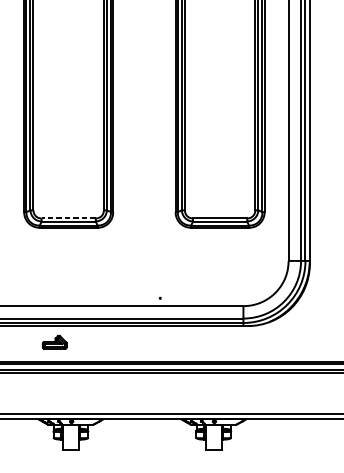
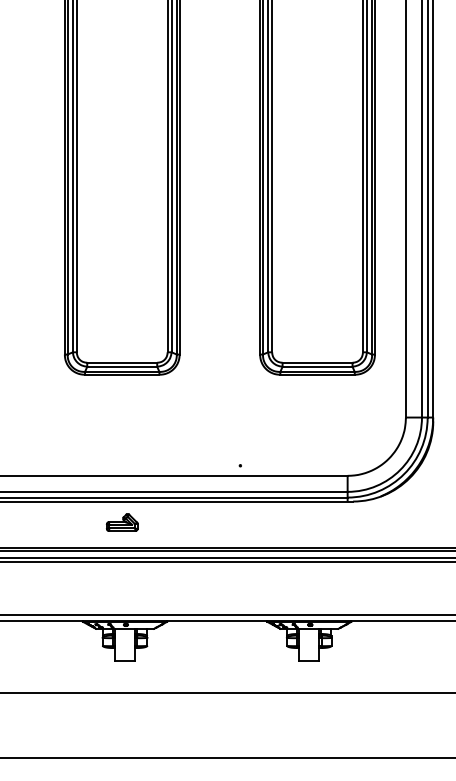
line: (68, 218) -> (122, 362), dashed -> solid
part: (54, 342) -> (122, 522), moved

